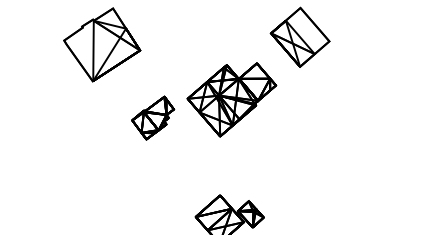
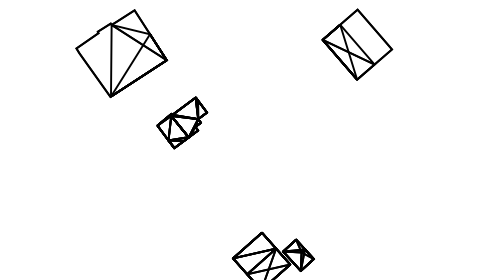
part: (231, 99) -> (275, 118), removed
part: (153, 117) -> (182, 122), moved

